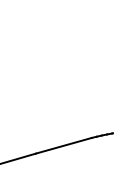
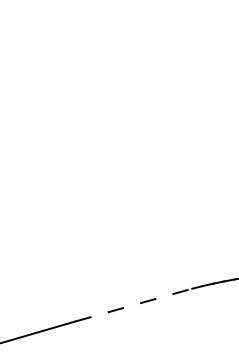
line: (63, 145) -> (133, 304), solid -> dashed

